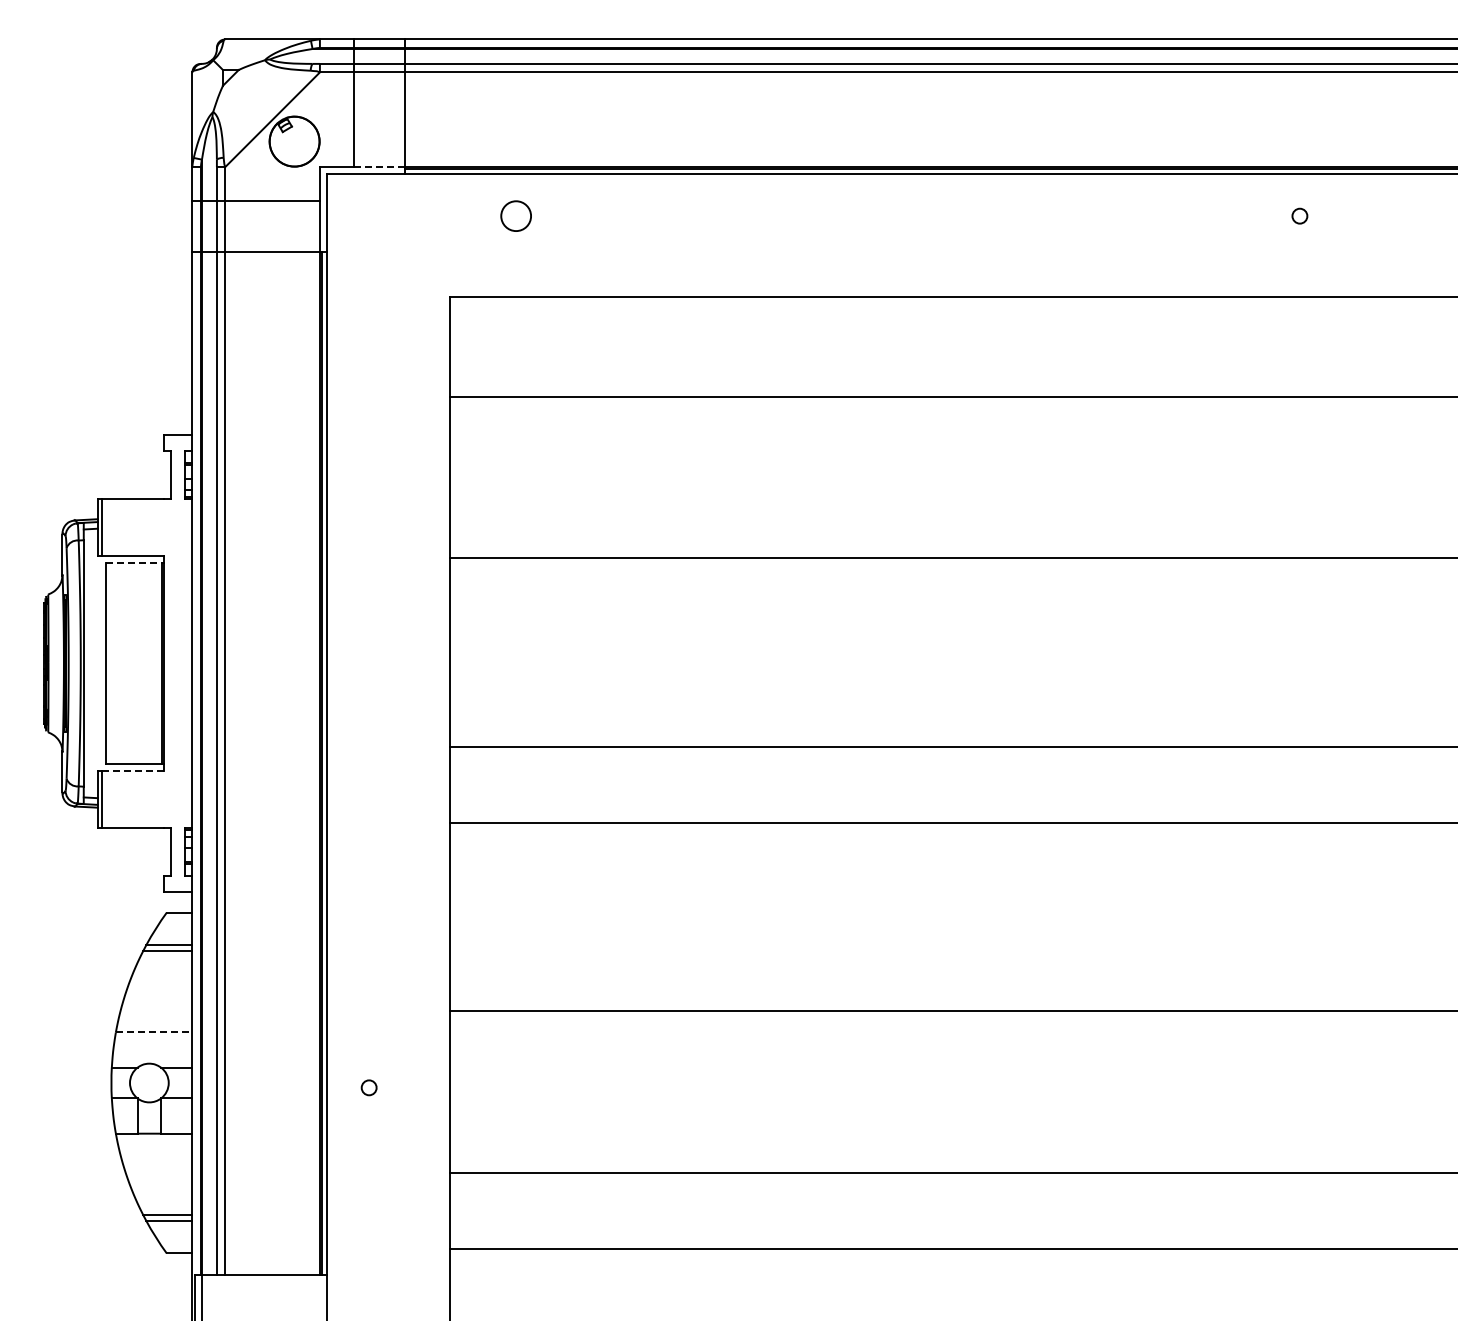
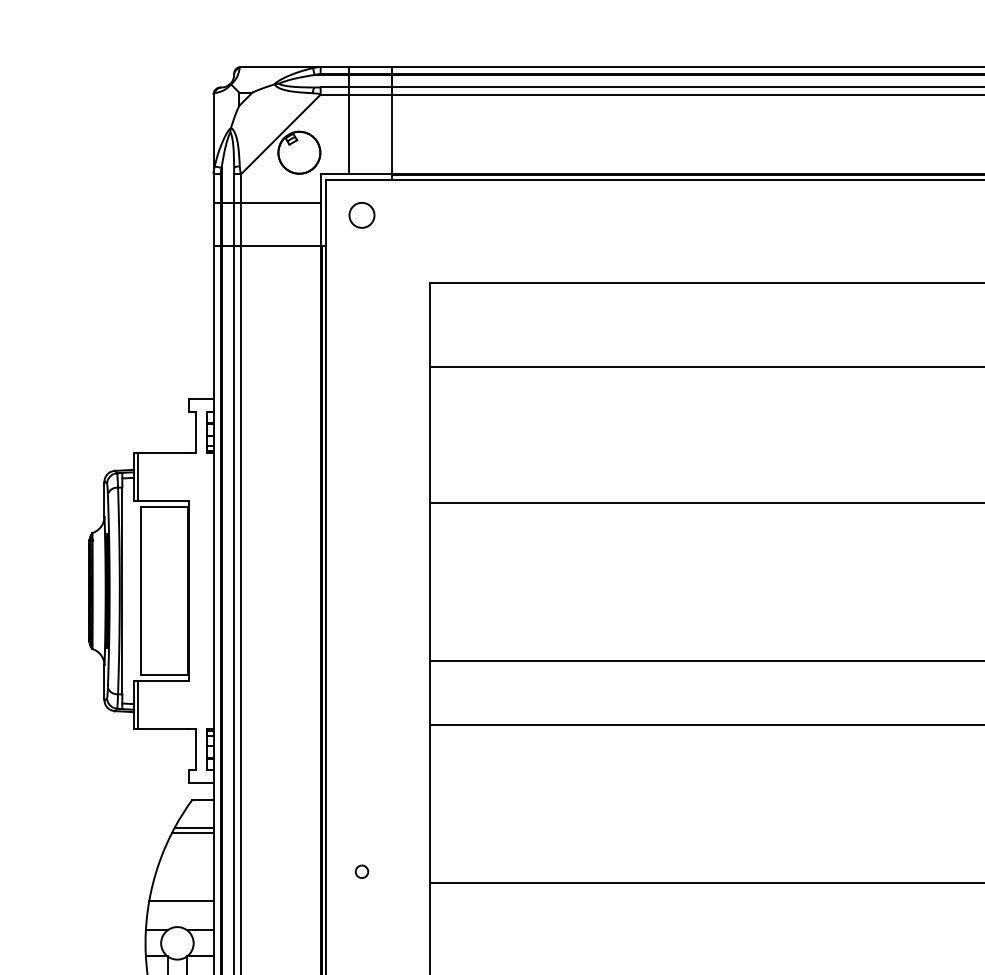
line: (379, 167) -> (370, 174), dashed -> solid
circle: (515, 215) -> (361, 214), moved
line: (134, 563) -> (164, 507), dashed -> solid
line: (132, 770) -> (163, 680), dashed -> solid
line: (154, 1032) -> (181, 900), dashed -> solid
circle: (368, 1087) -> (361, 871), moved

